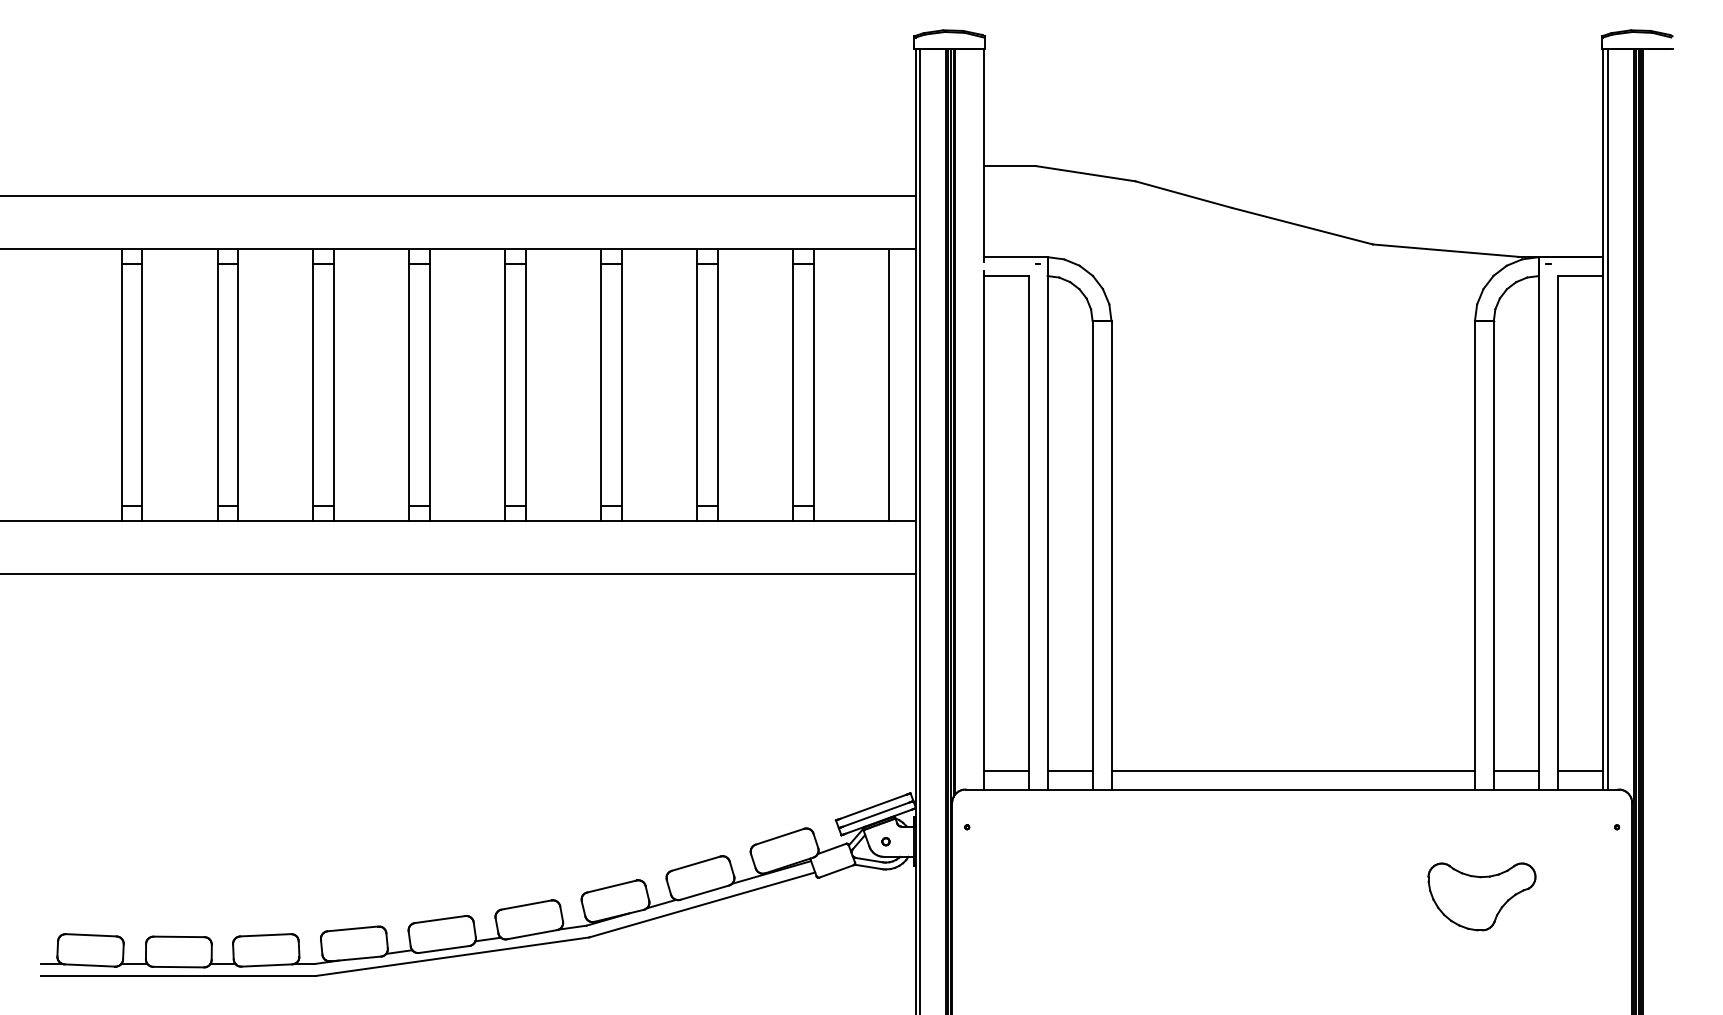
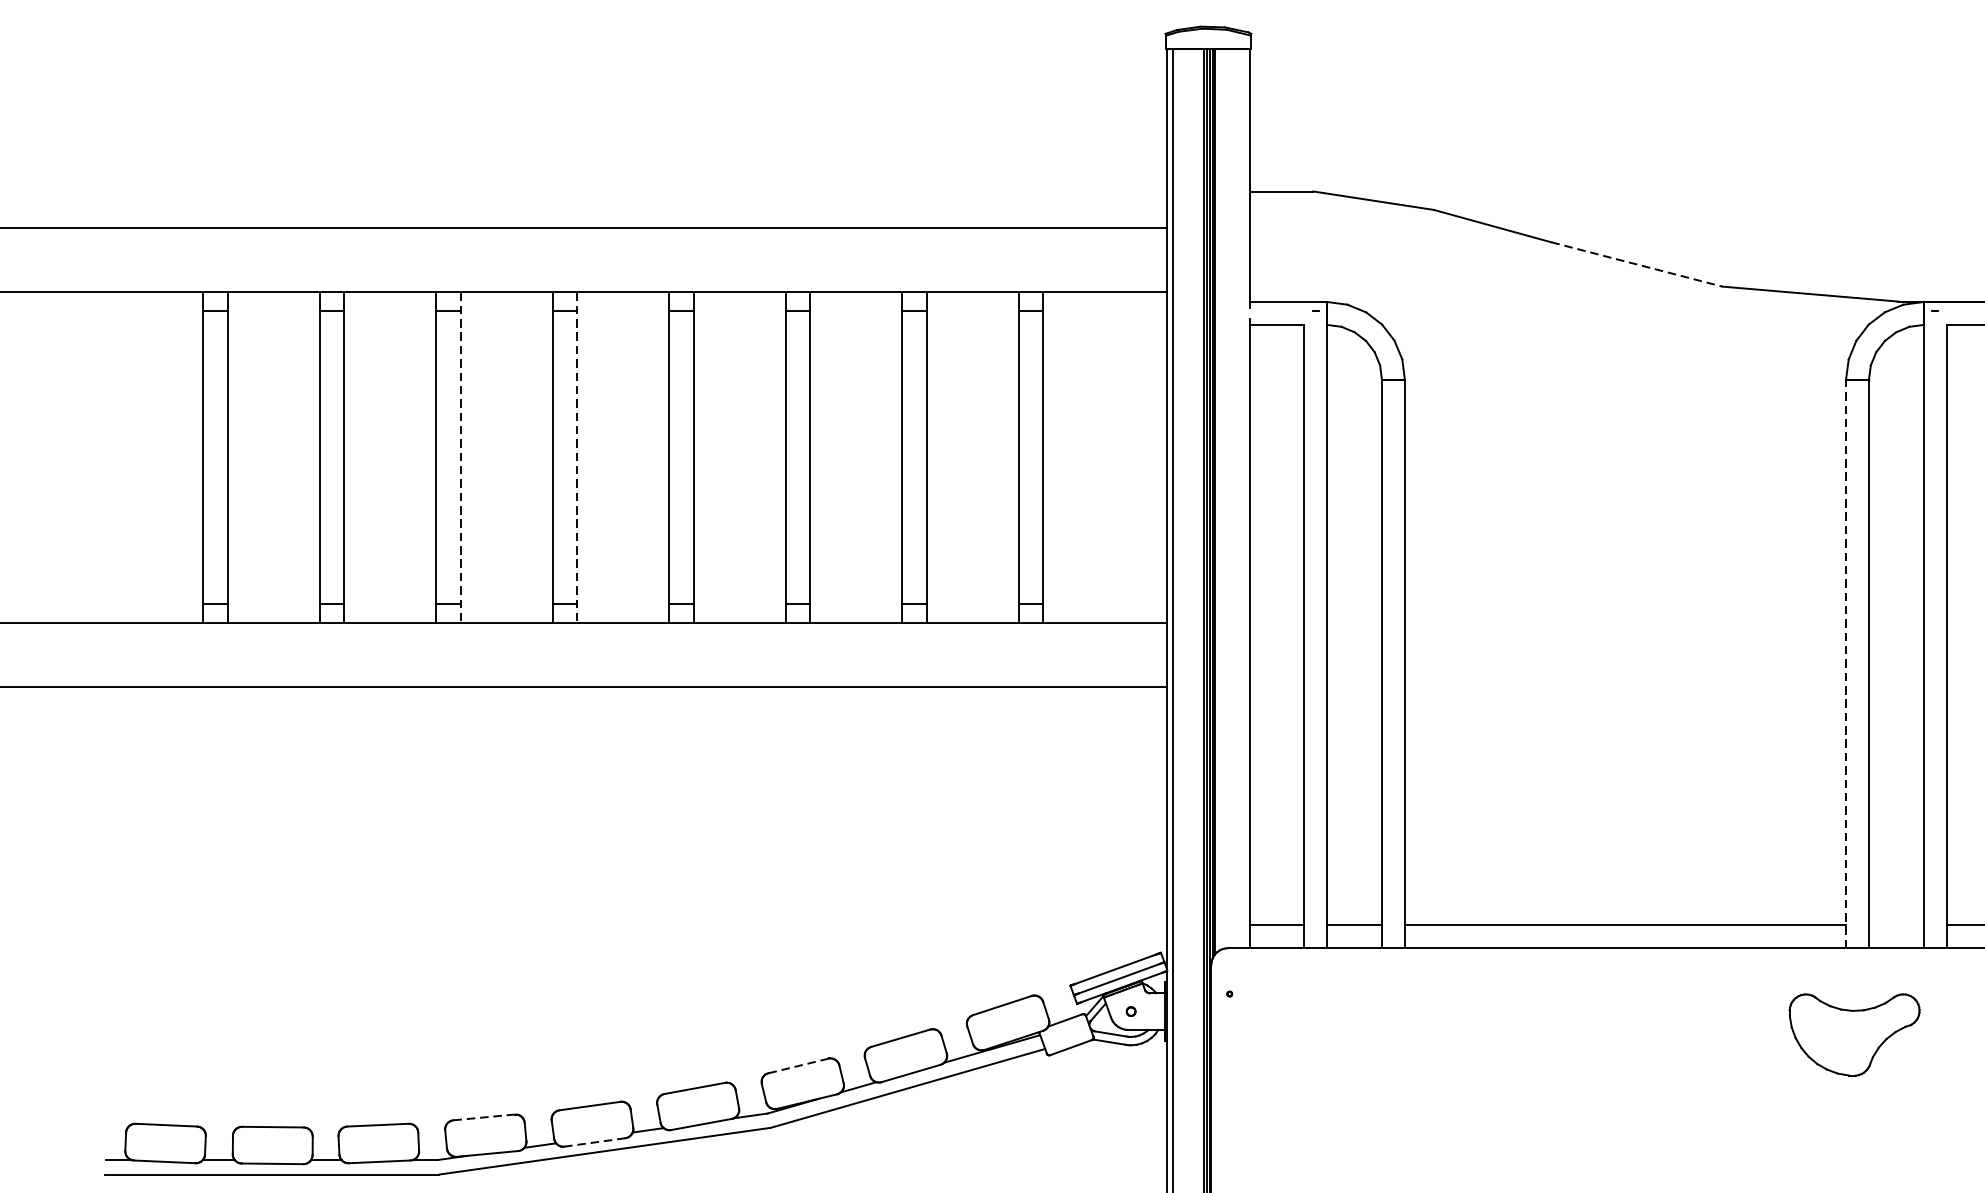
line: (1302, 226) -> (1636, 264), solid -> dashed
line: (333, 385) -> (460, 457), solid -> dashed
line: (429, 385) -> (576, 457), solid -> dashed
line: (889, 385) -> (1135, 457), removed
line: (1474, 554) -> (1845, 662), solid -> dashed
line: (1515, 770) -> (1895, 925), removed
line: (612, 886) -> (799, 1065), solid -> dashed
part: (1481, 896) -> (1854, 1034), moved
line: (353, 928) -> (484, 1116), solid -> dashed
line: (443, 949) -> (593, 1142), solid -> dashed

